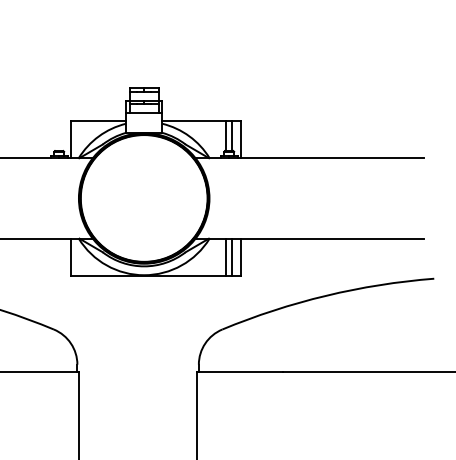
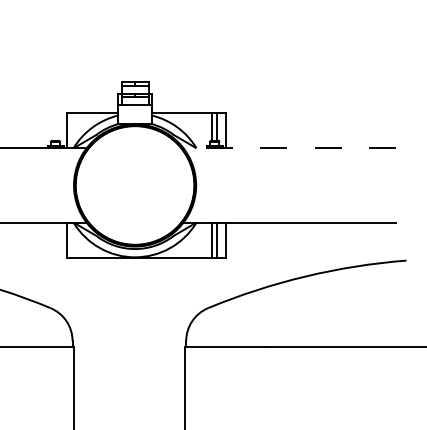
line: (309, 157) -> (289, 147), solid -> dashed

